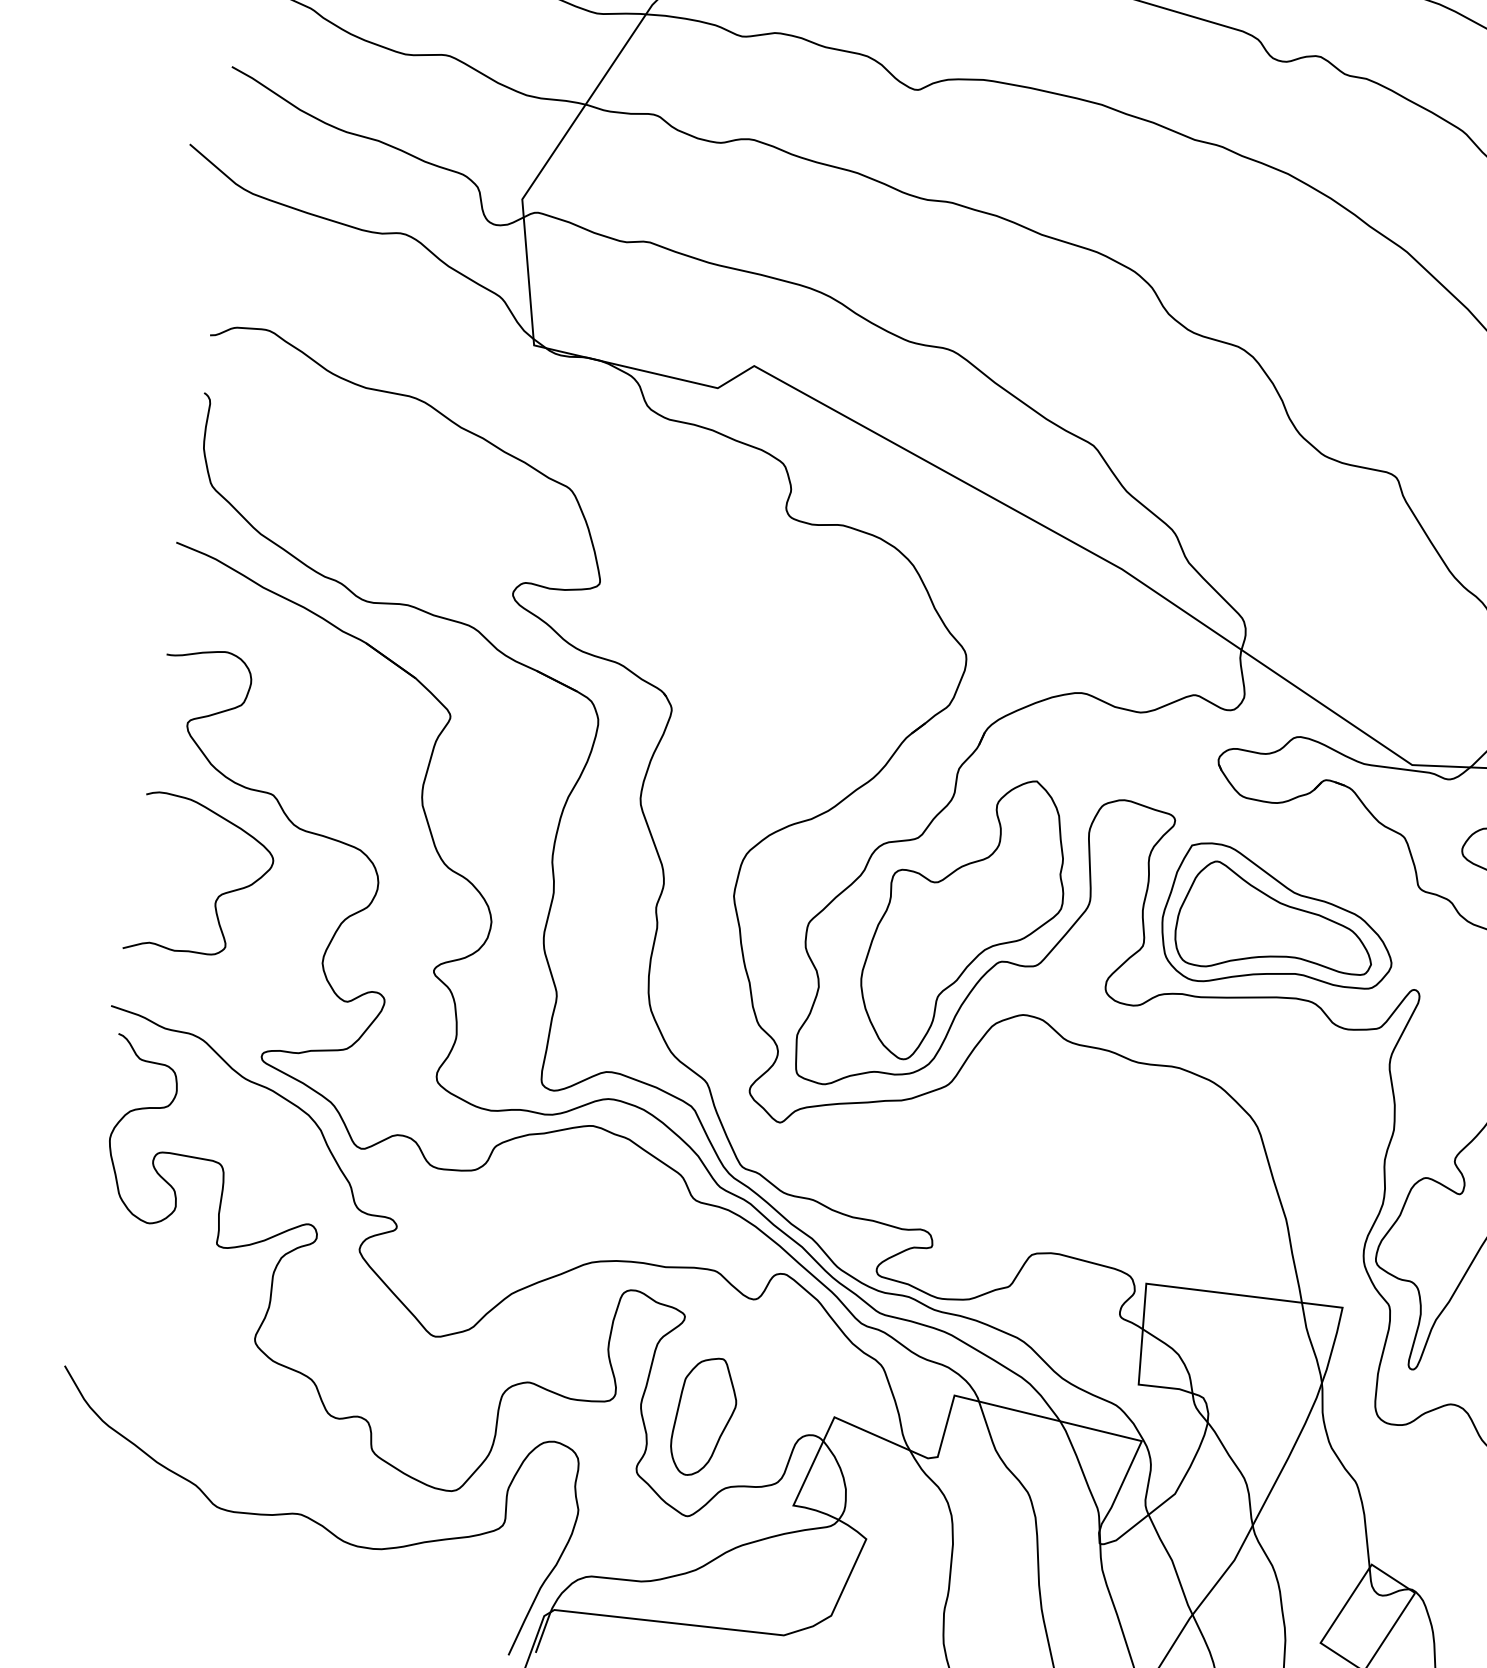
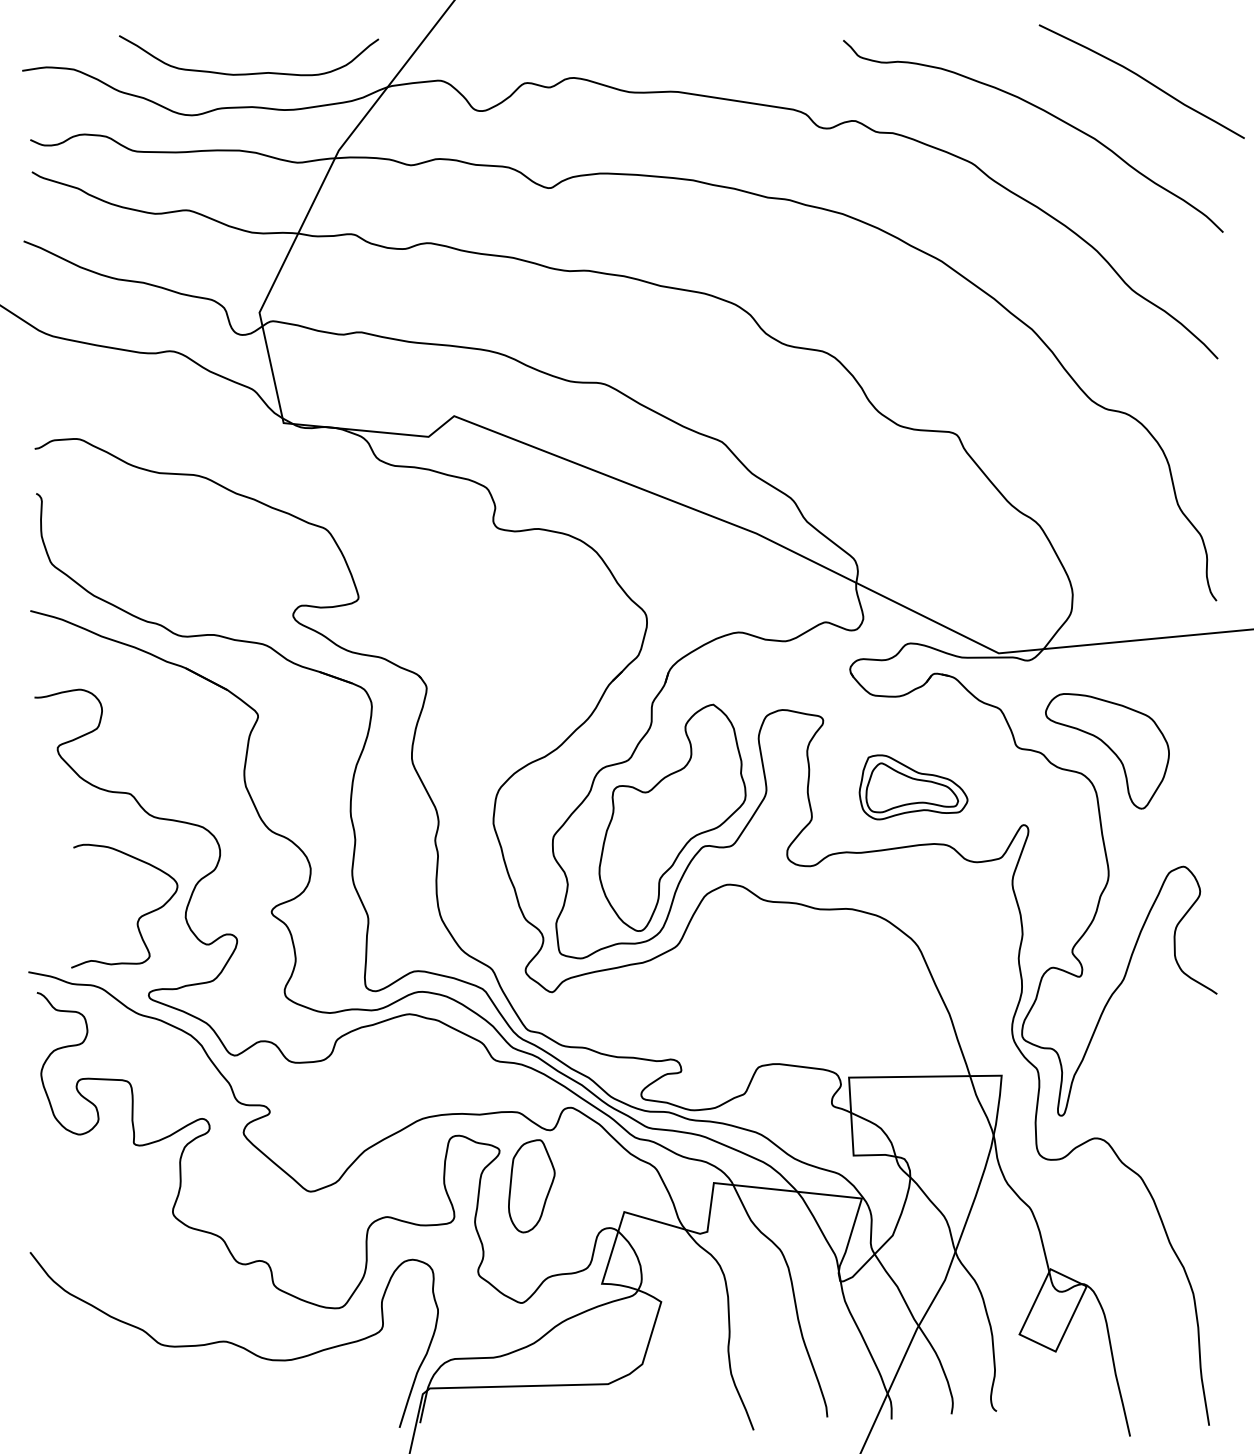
curve: (217, 896) -> (138, 918), moved
part: (1279, 922) -> (913, 787), size x0.6
part: (704, 1417) -> (531, 1186), moved

